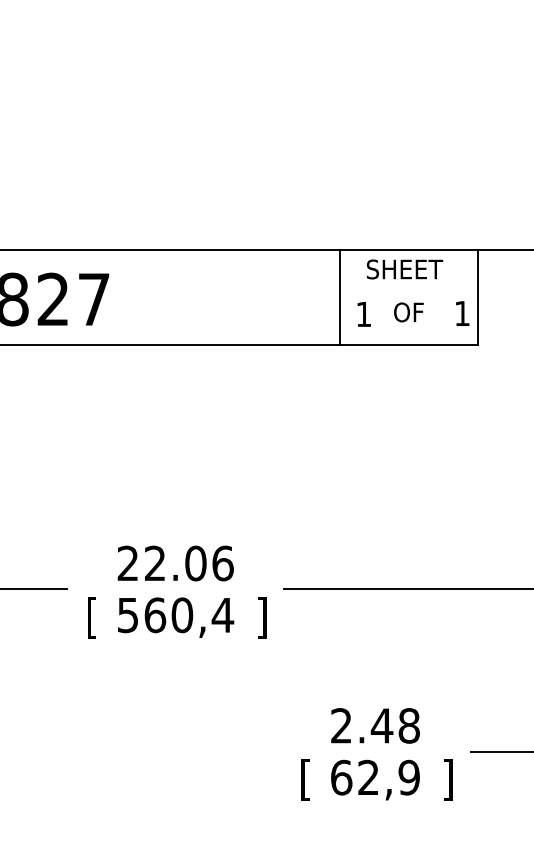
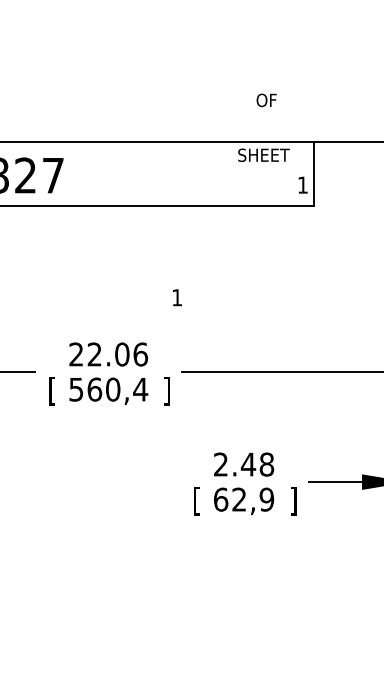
line: (340, 296) -> (220, 173), removed
text: (408, 312) -> (266, 100), moved
text: (364, 314) -> (177, 297), moved

